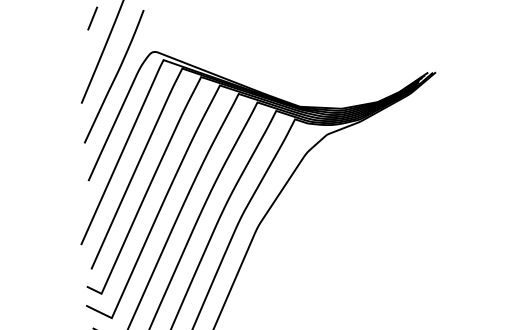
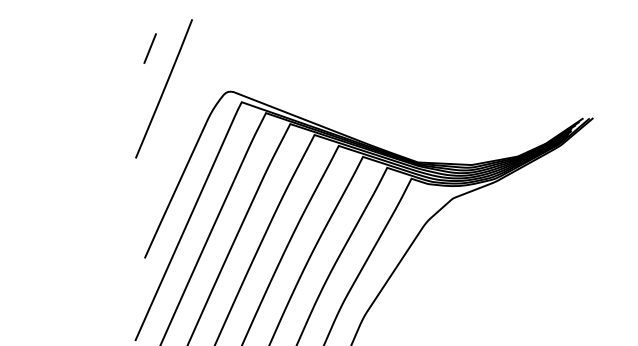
curve: (114, 76) -> (178, 123), removed

